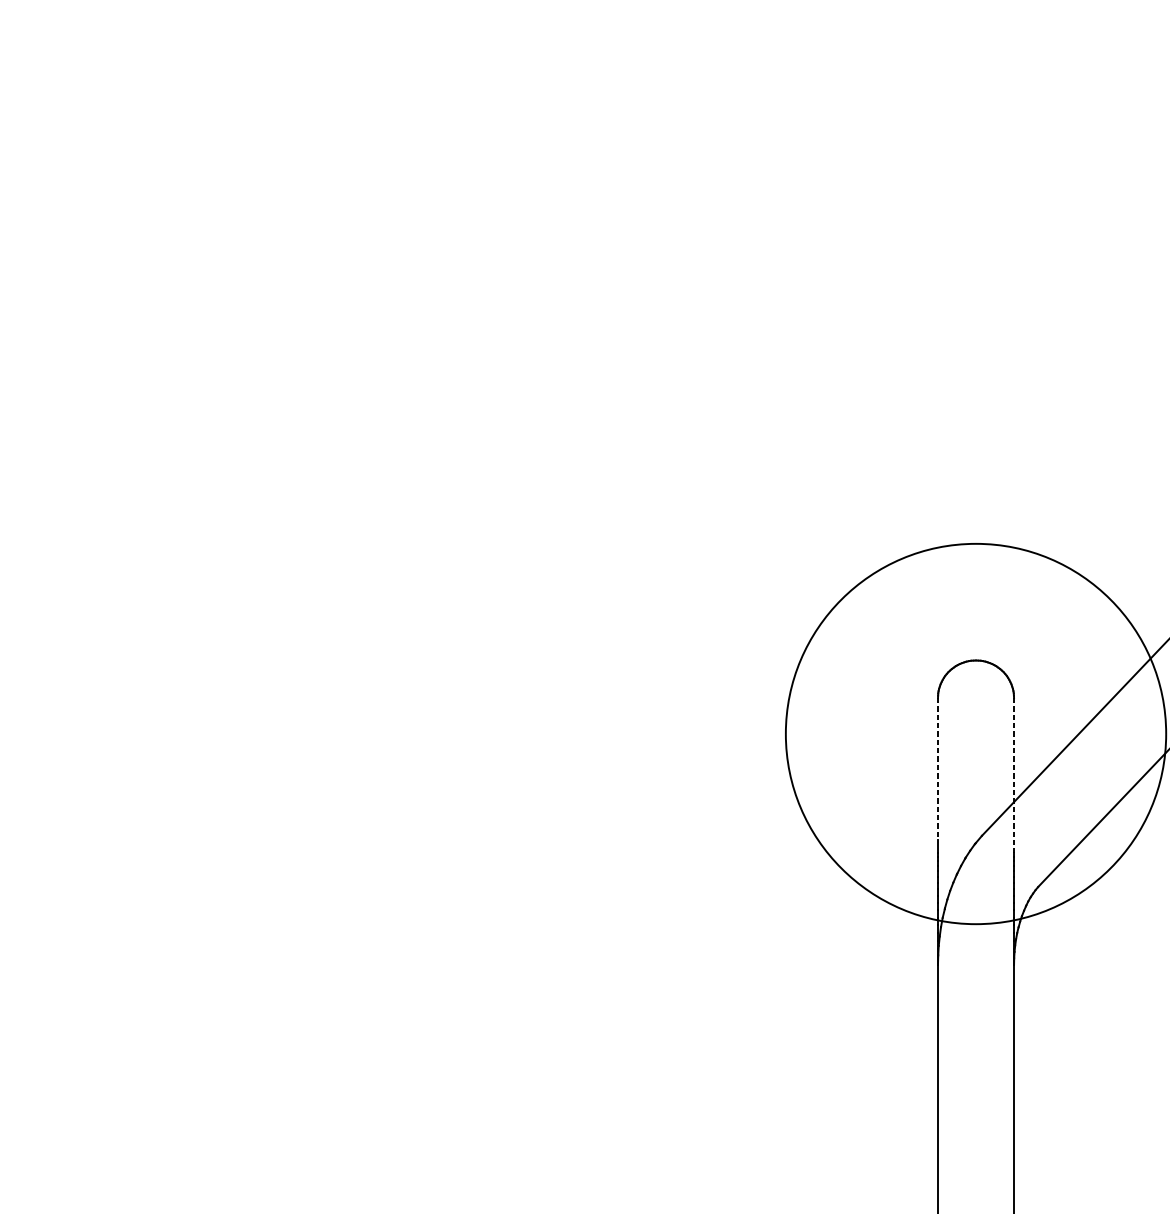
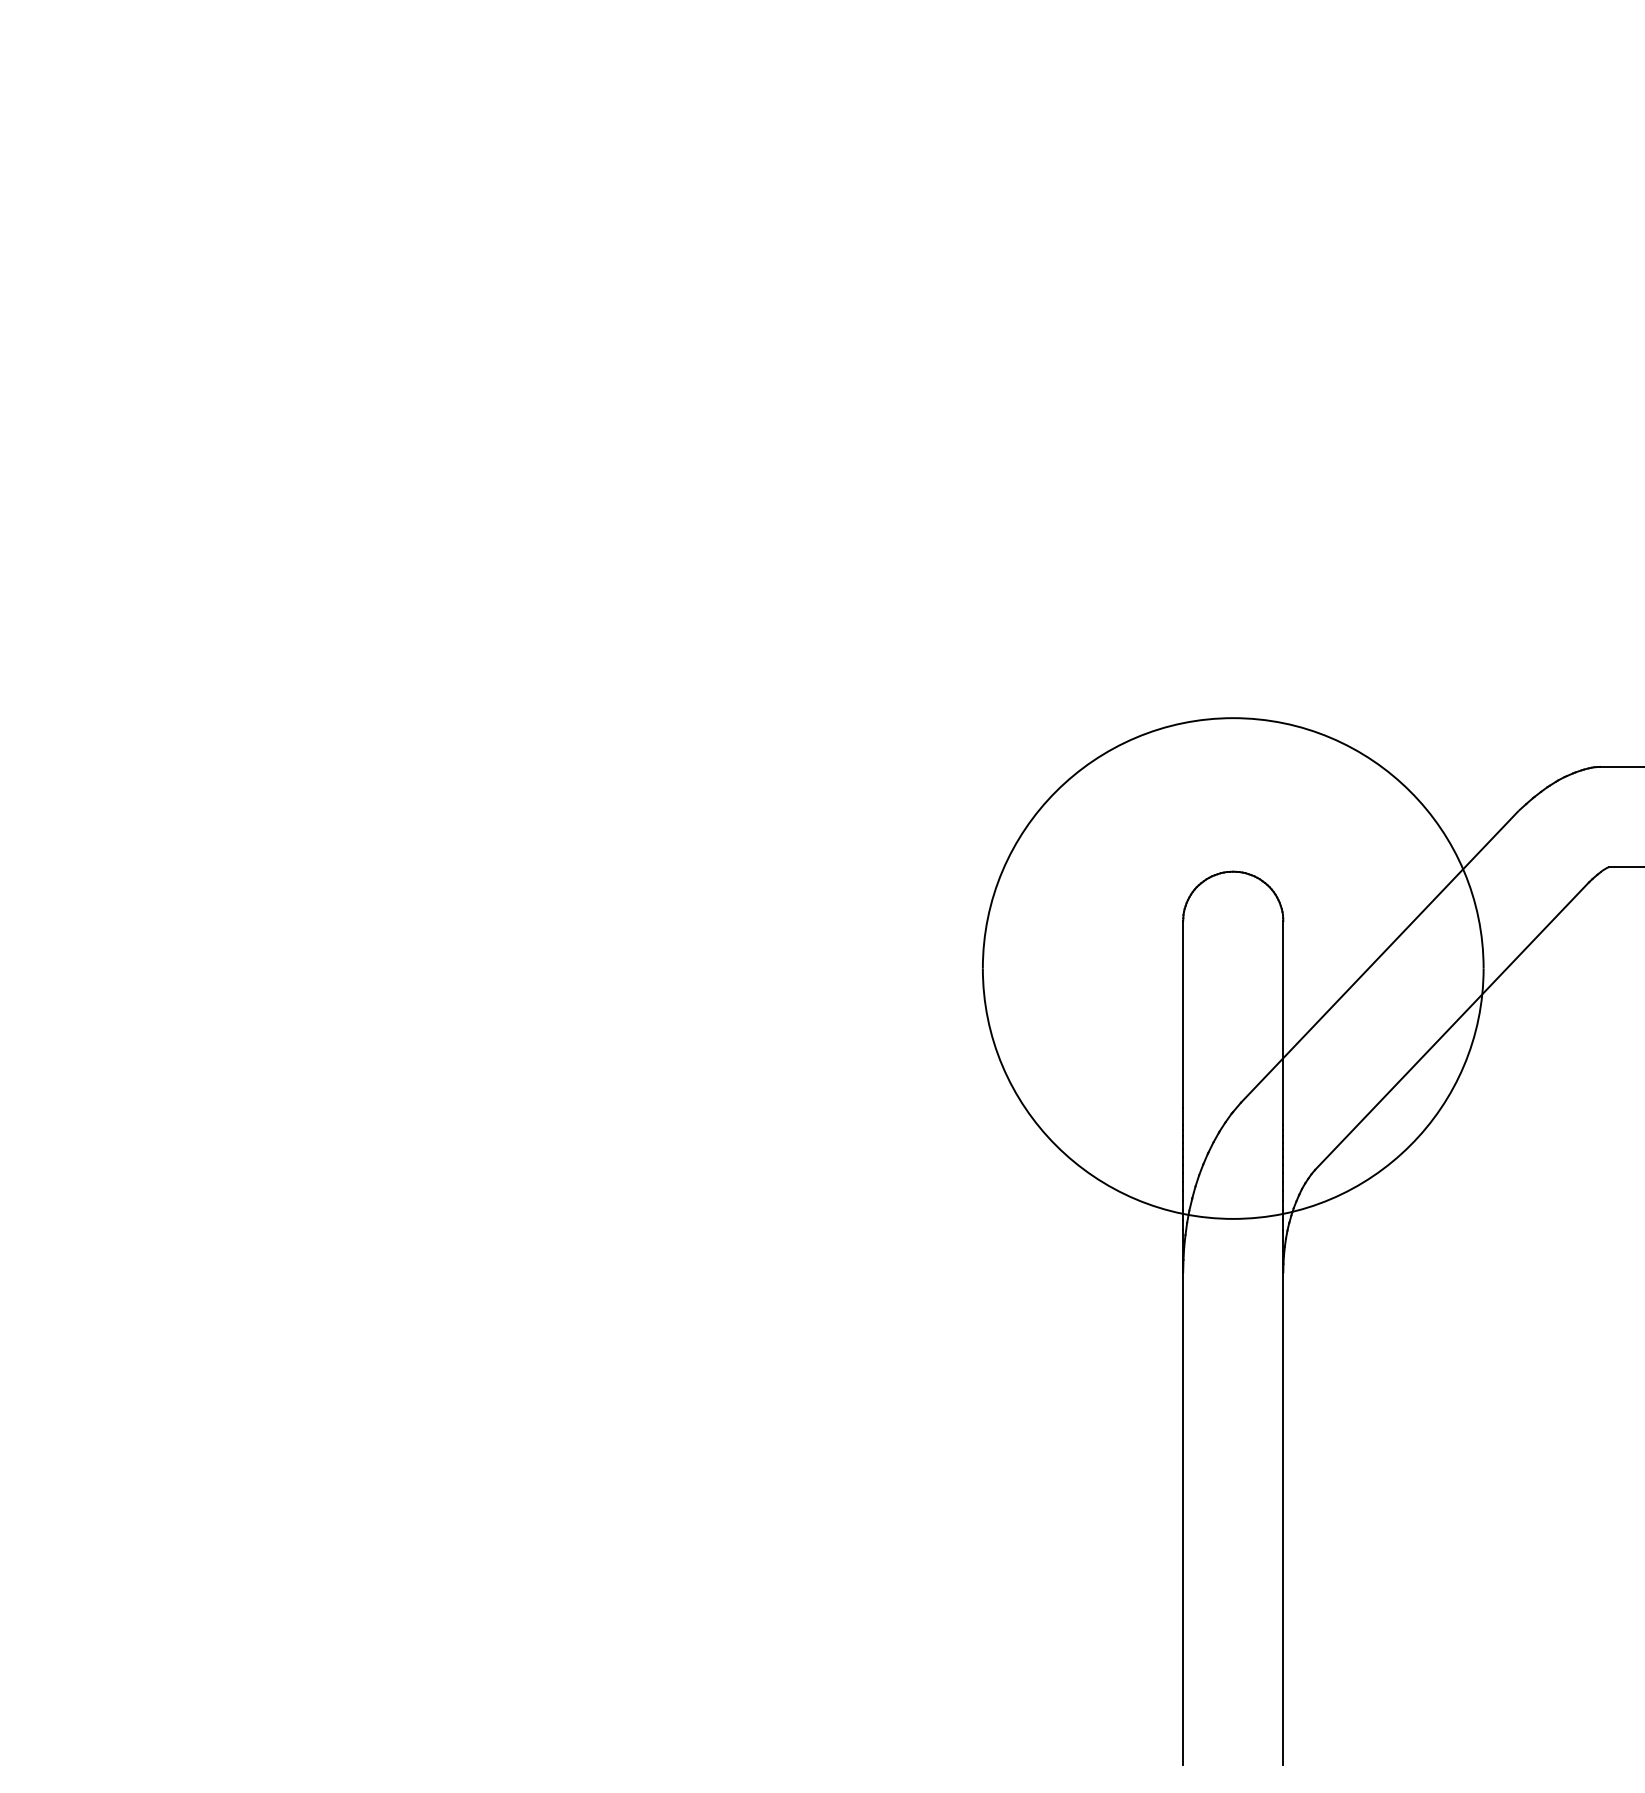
line: (938, 768) -> (1183, 1014), dashed -> solid
line: (1014, 775) -> (1283, 1023), dashed -> solid

